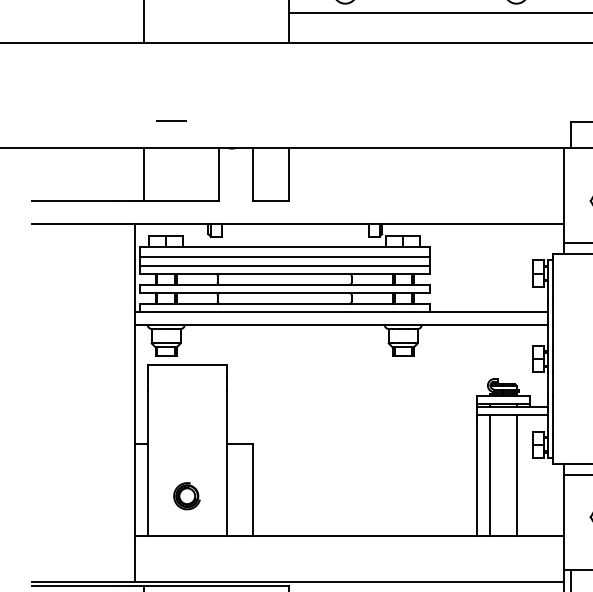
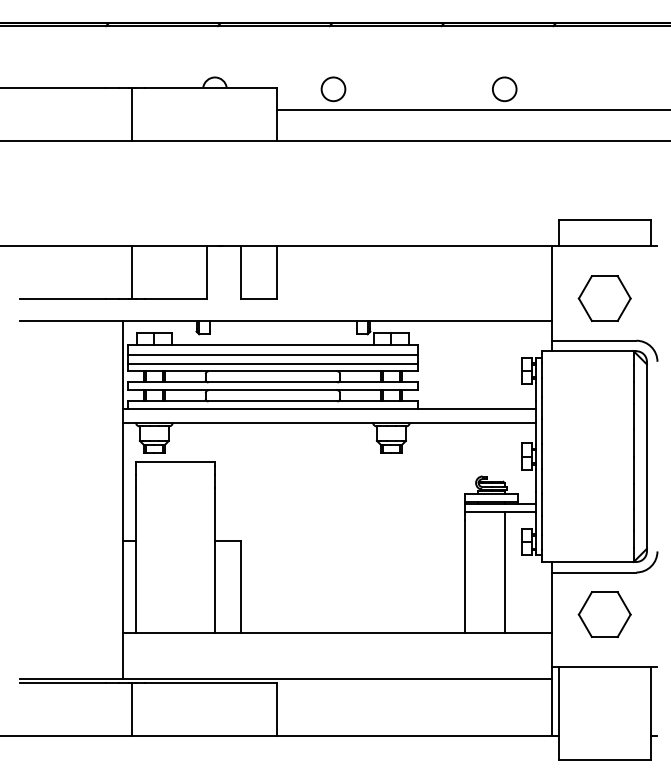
line: (171, 121) -> (159, 218), removed
line: (490, 475) -> (478, 572), removed
part: (186, 496) -> (174, 593), removed

